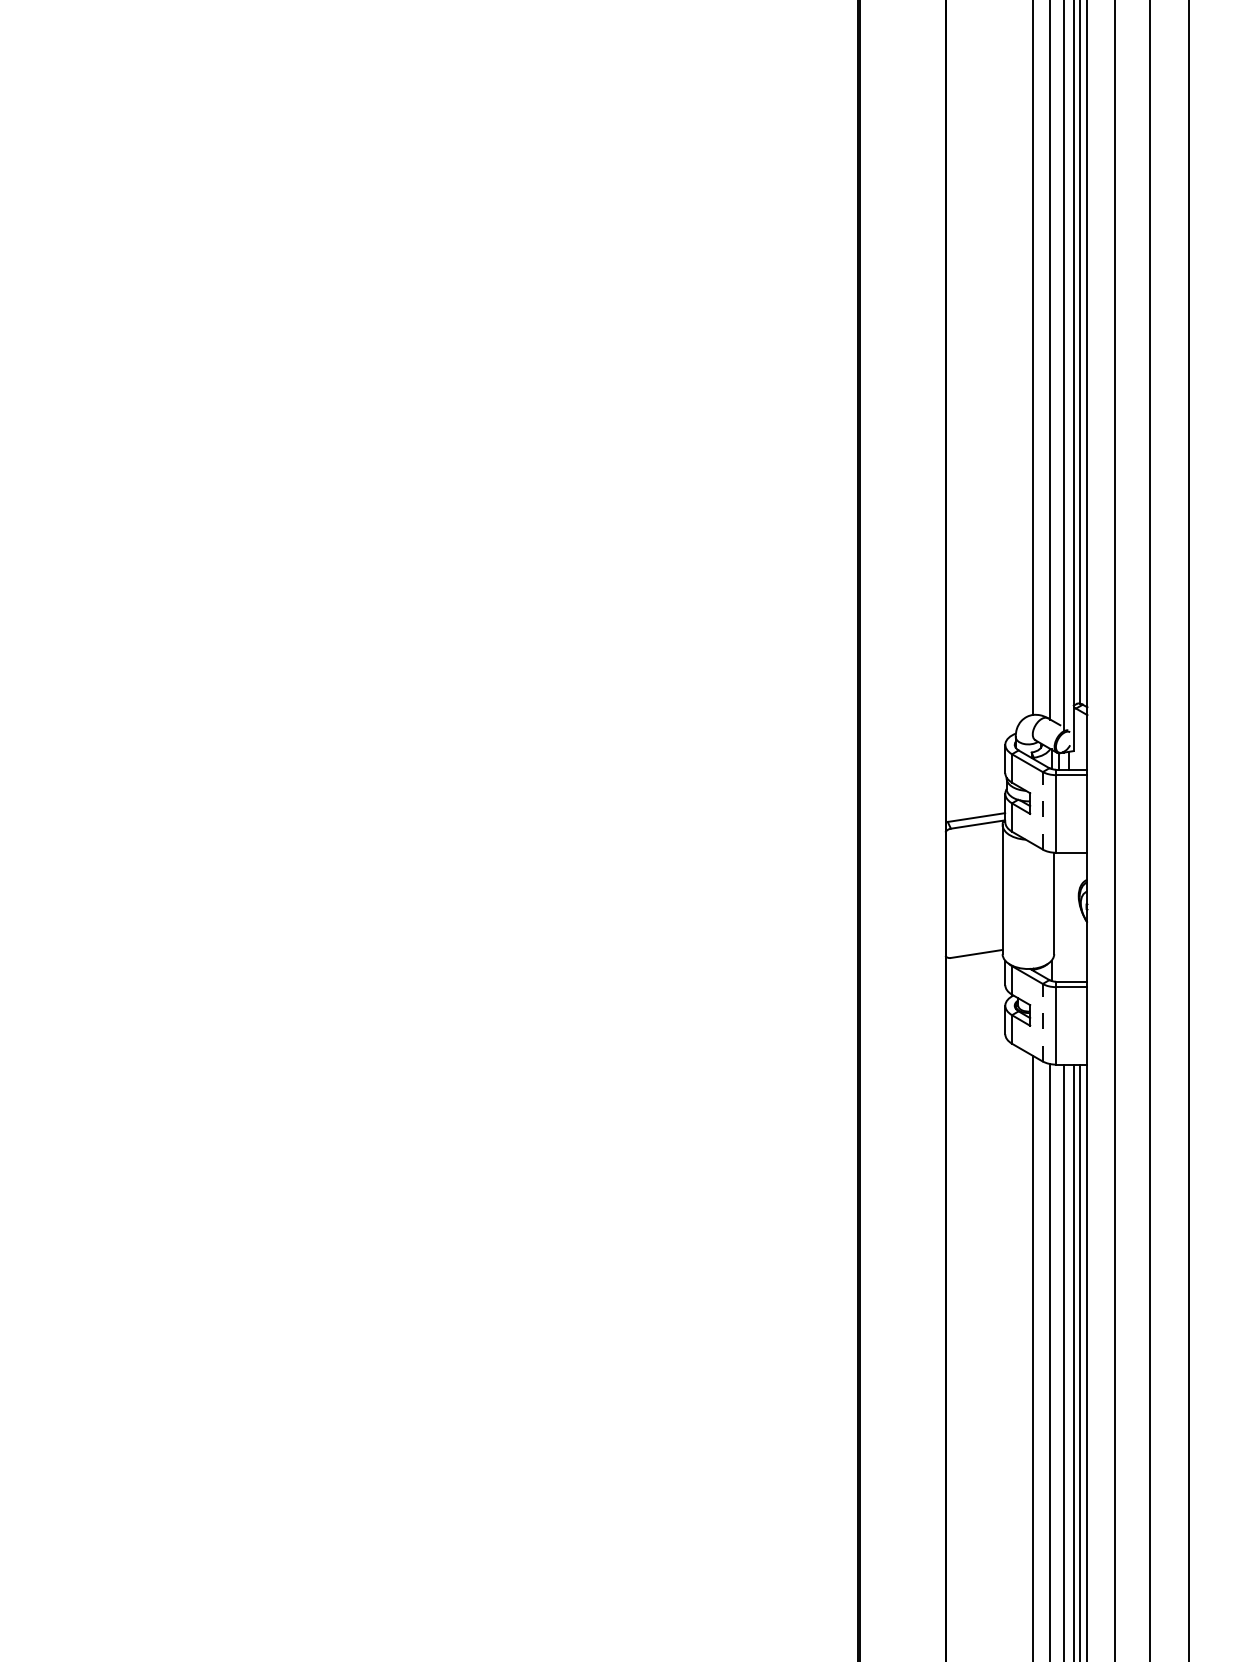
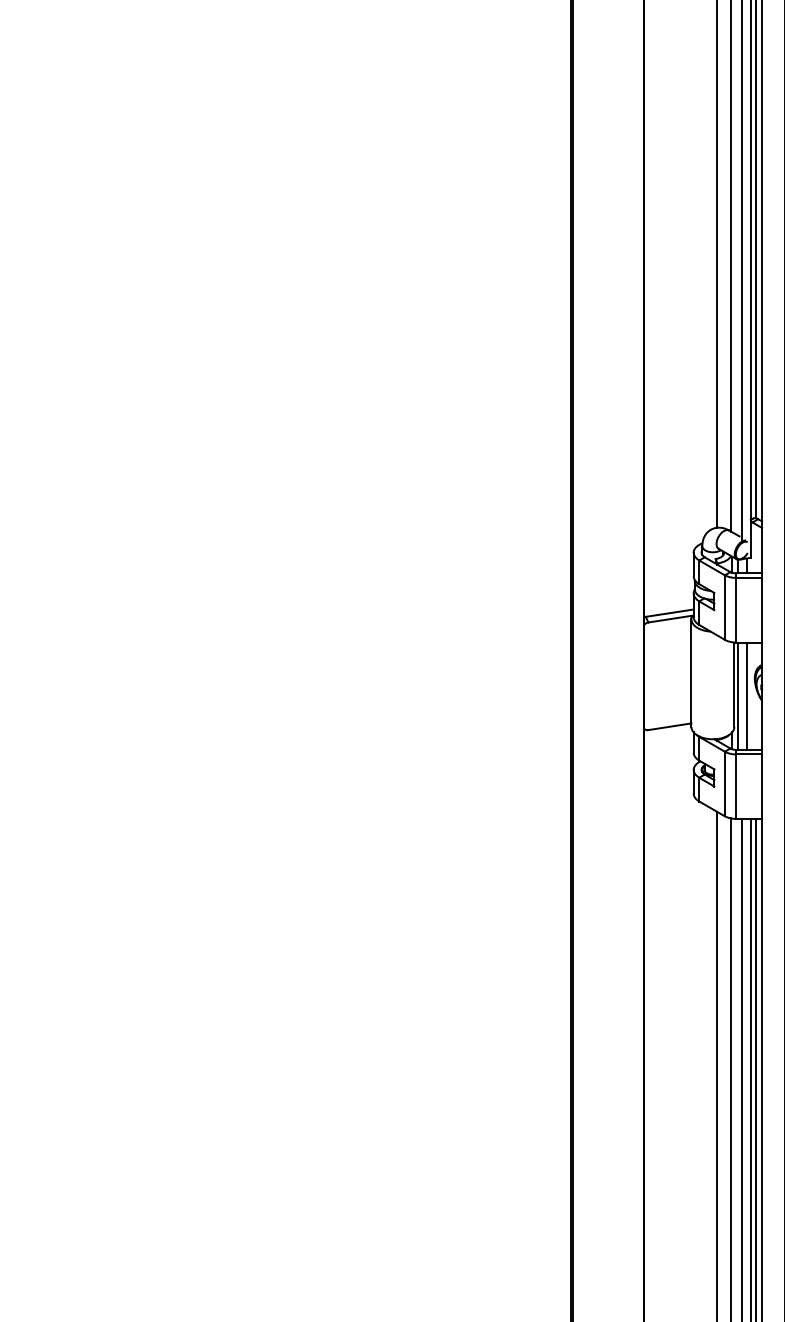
line: (1042, 810) -> (724, 607), dashed -> solid
line: (1058, 916) -> (737, 695), added
line: (1068, 916) -> (746, 695), added
line: (1042, 1022) -> (724, 783), dashed -> solid

